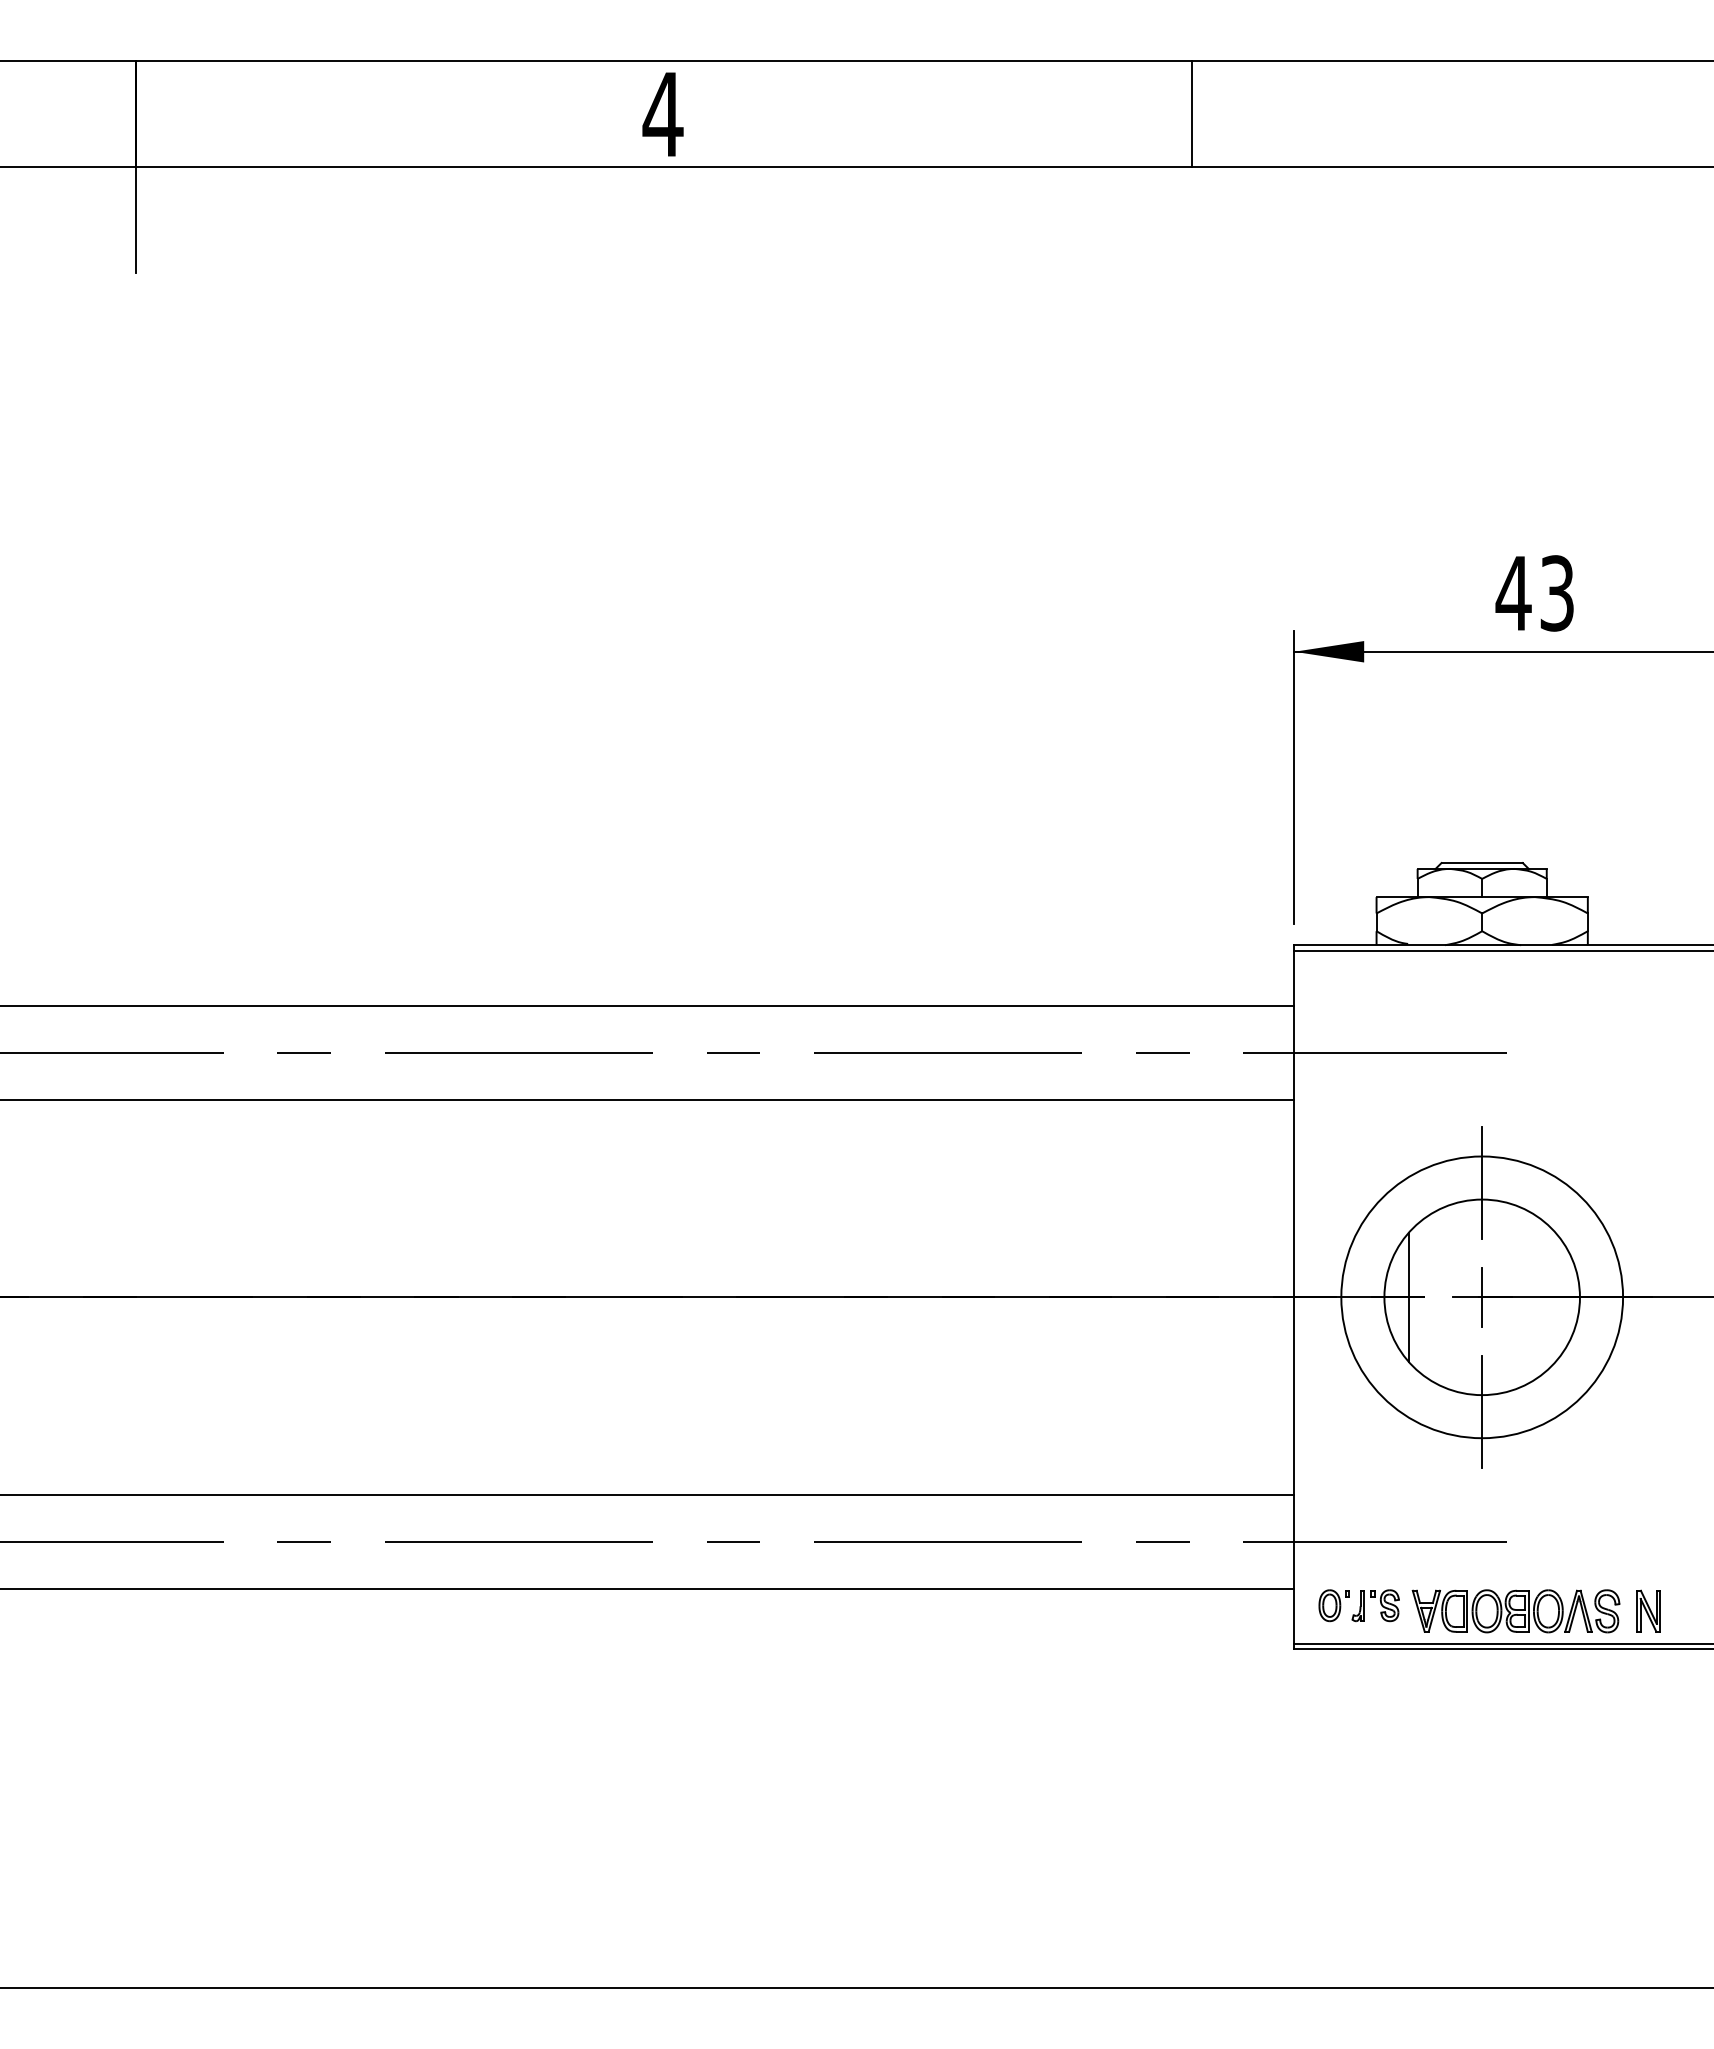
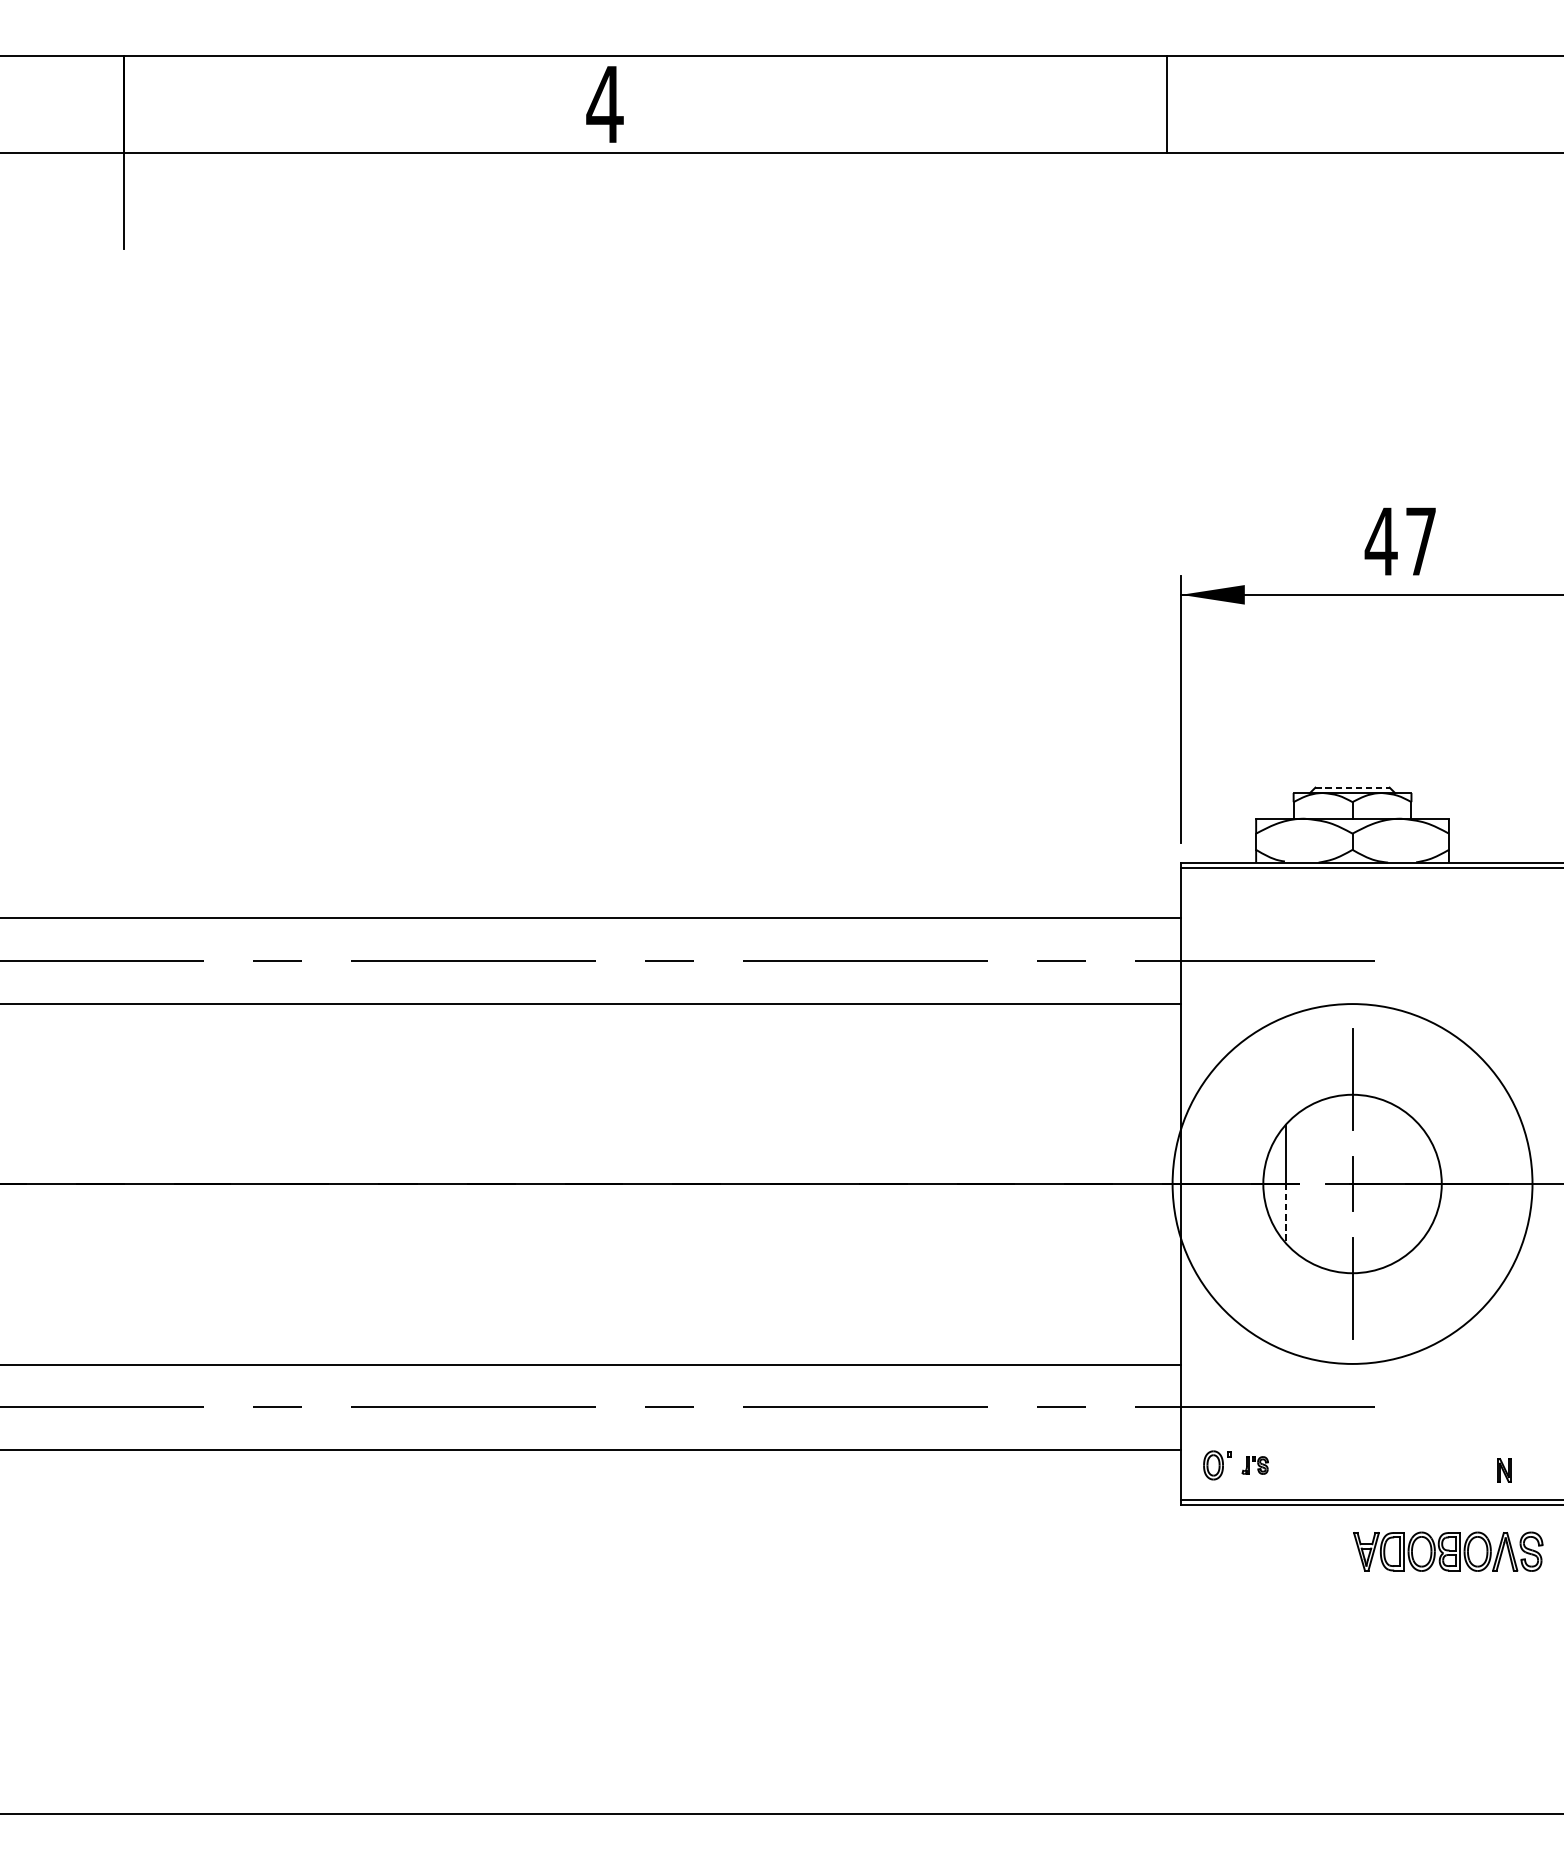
line: (1192, 114) -> (1167, 104), moved
text: (1556, 593) -> (1420, 541), 43 -> 47
line: (1482, 863) -> (1352, 788), solid -> dashed
circle: (1482, 1297) -> (1352, 1184), size x1.4
line: (1408, 1330) -> (1285, 1214), solid -> dashed
part: (1375, 1605) -> (1255, 1465), size x0.6
part: (1648, 1610) -> (1504, 1469), size x0.6
part: (1515, 1611) -> (1447, 1551), moved

